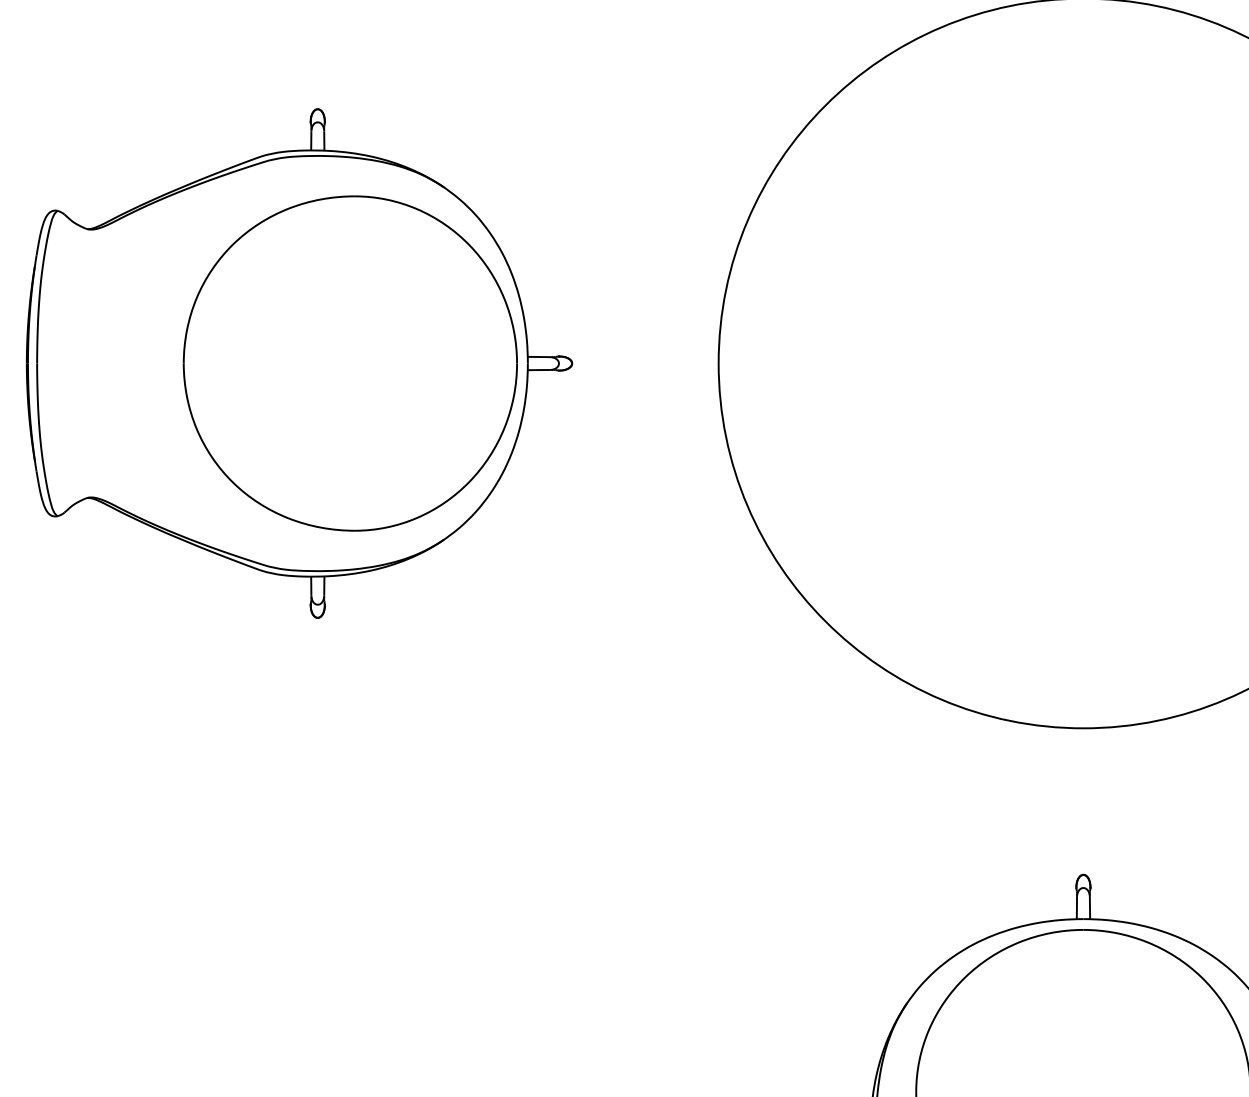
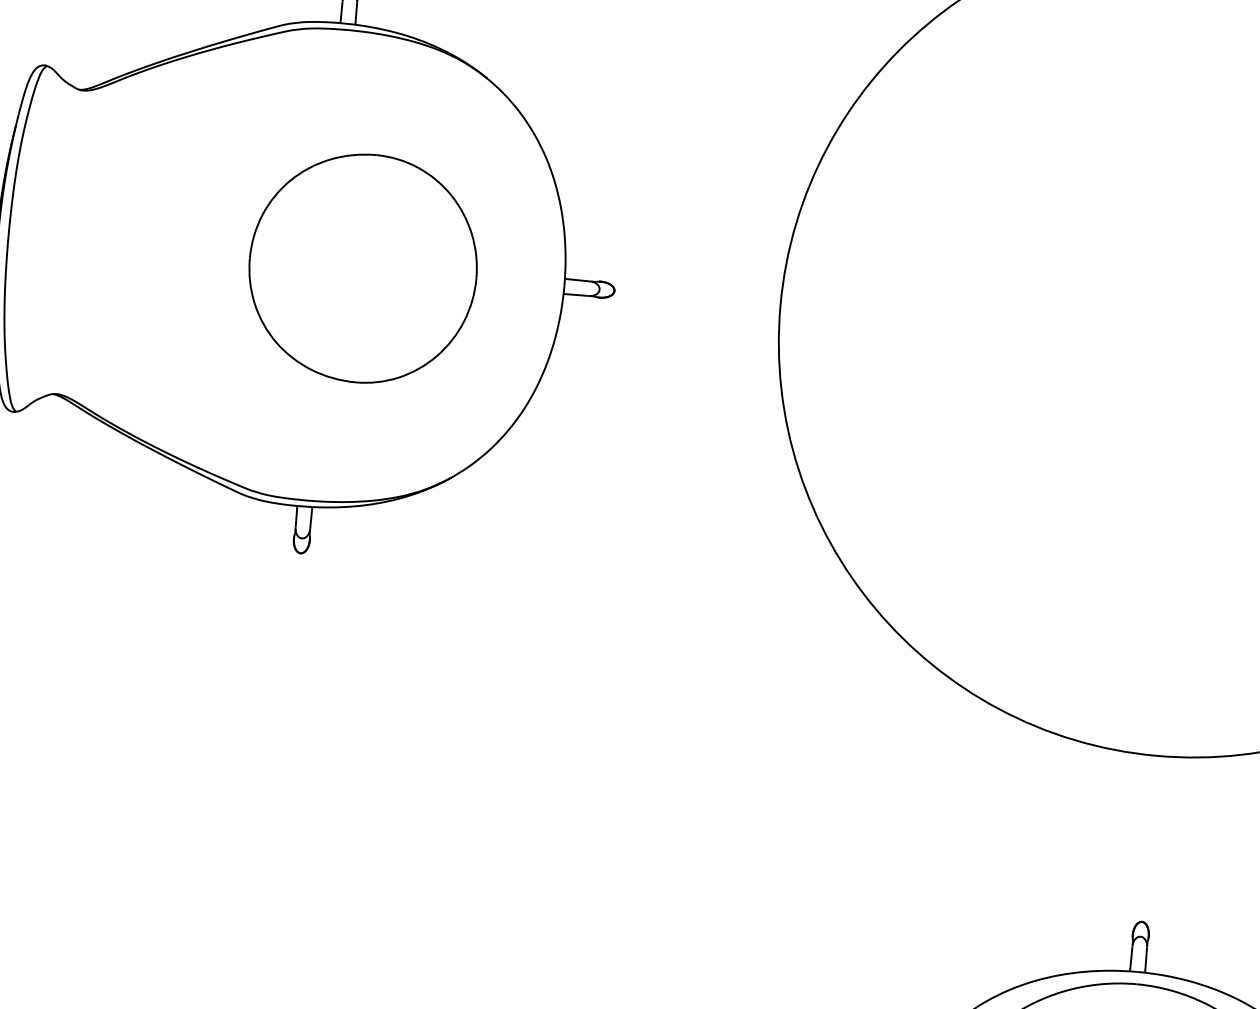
part: (349, 363) -> (362, 268), size x0.6

